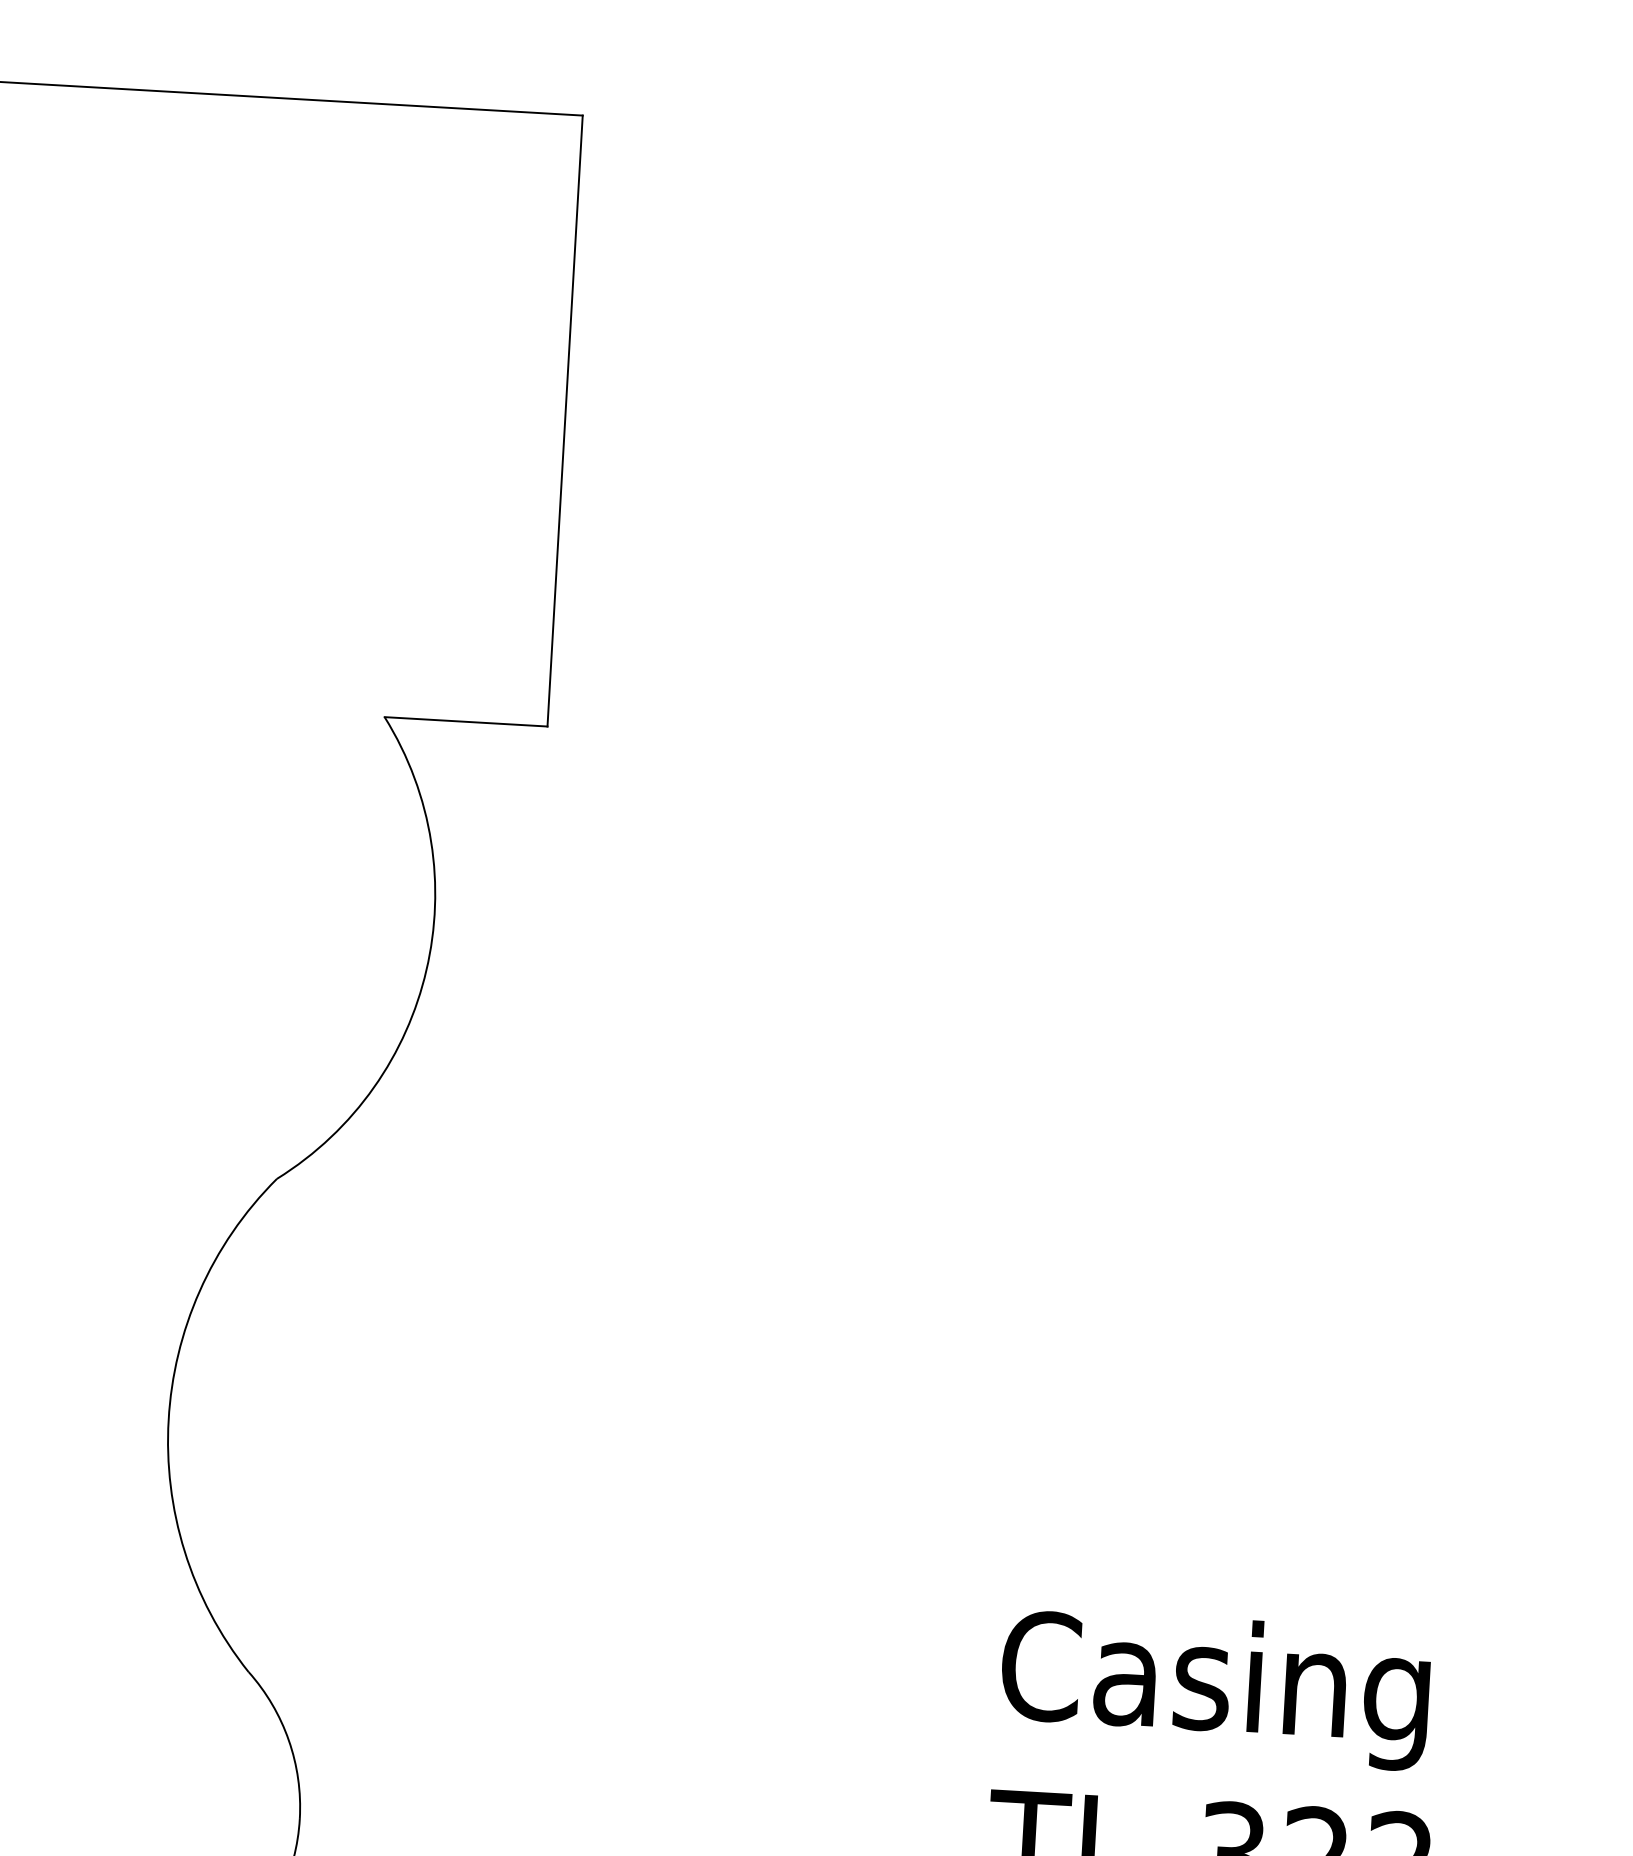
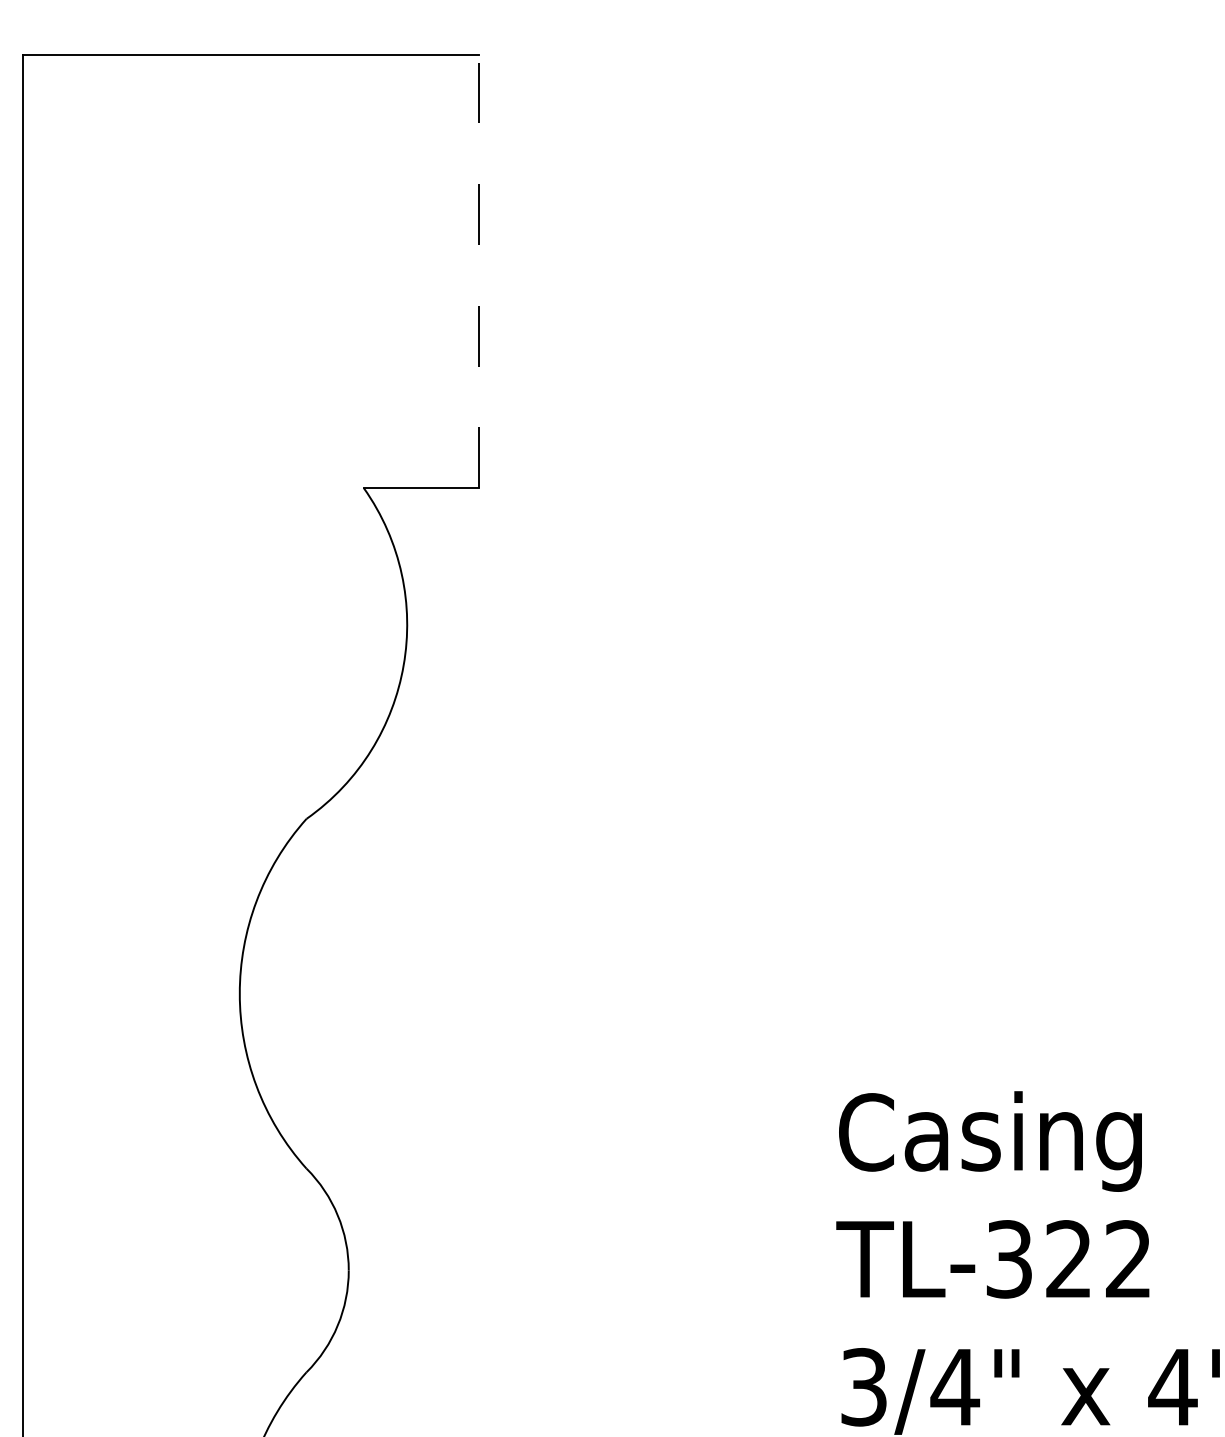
line: (565, 421) -> (479, 271), solid -> dashed

